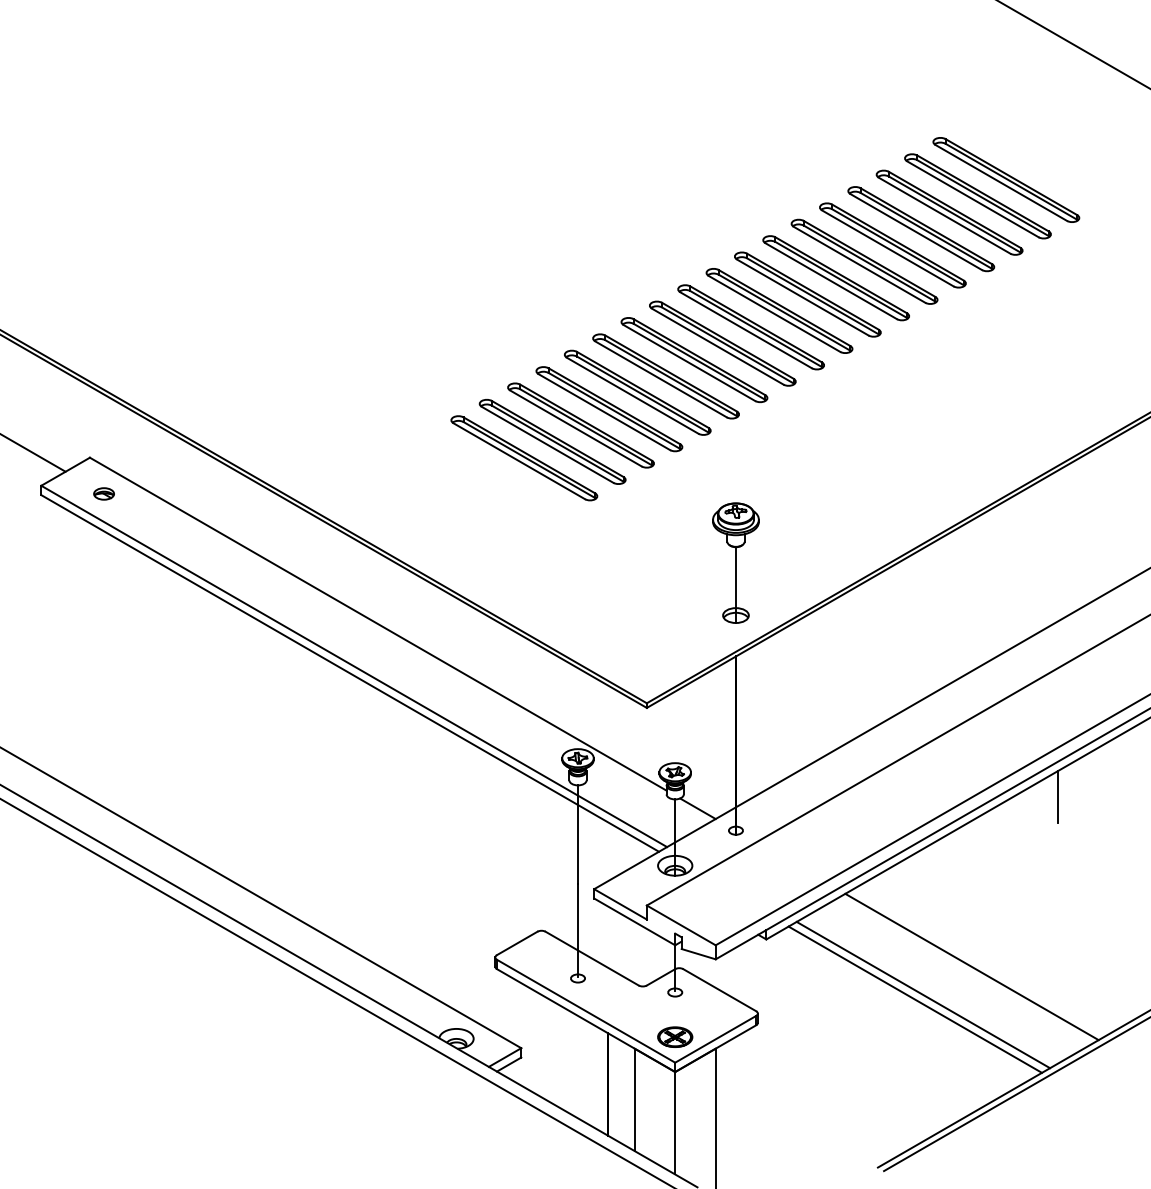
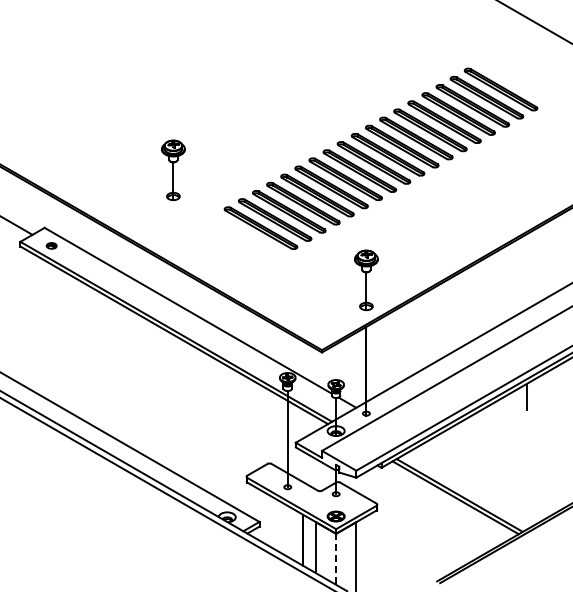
part: (348, 342) -> (173, 170), added
line: (971, 966) -> (483, 481), removed
line: (675, 1121) -> (336, 558), solid -> dashed

